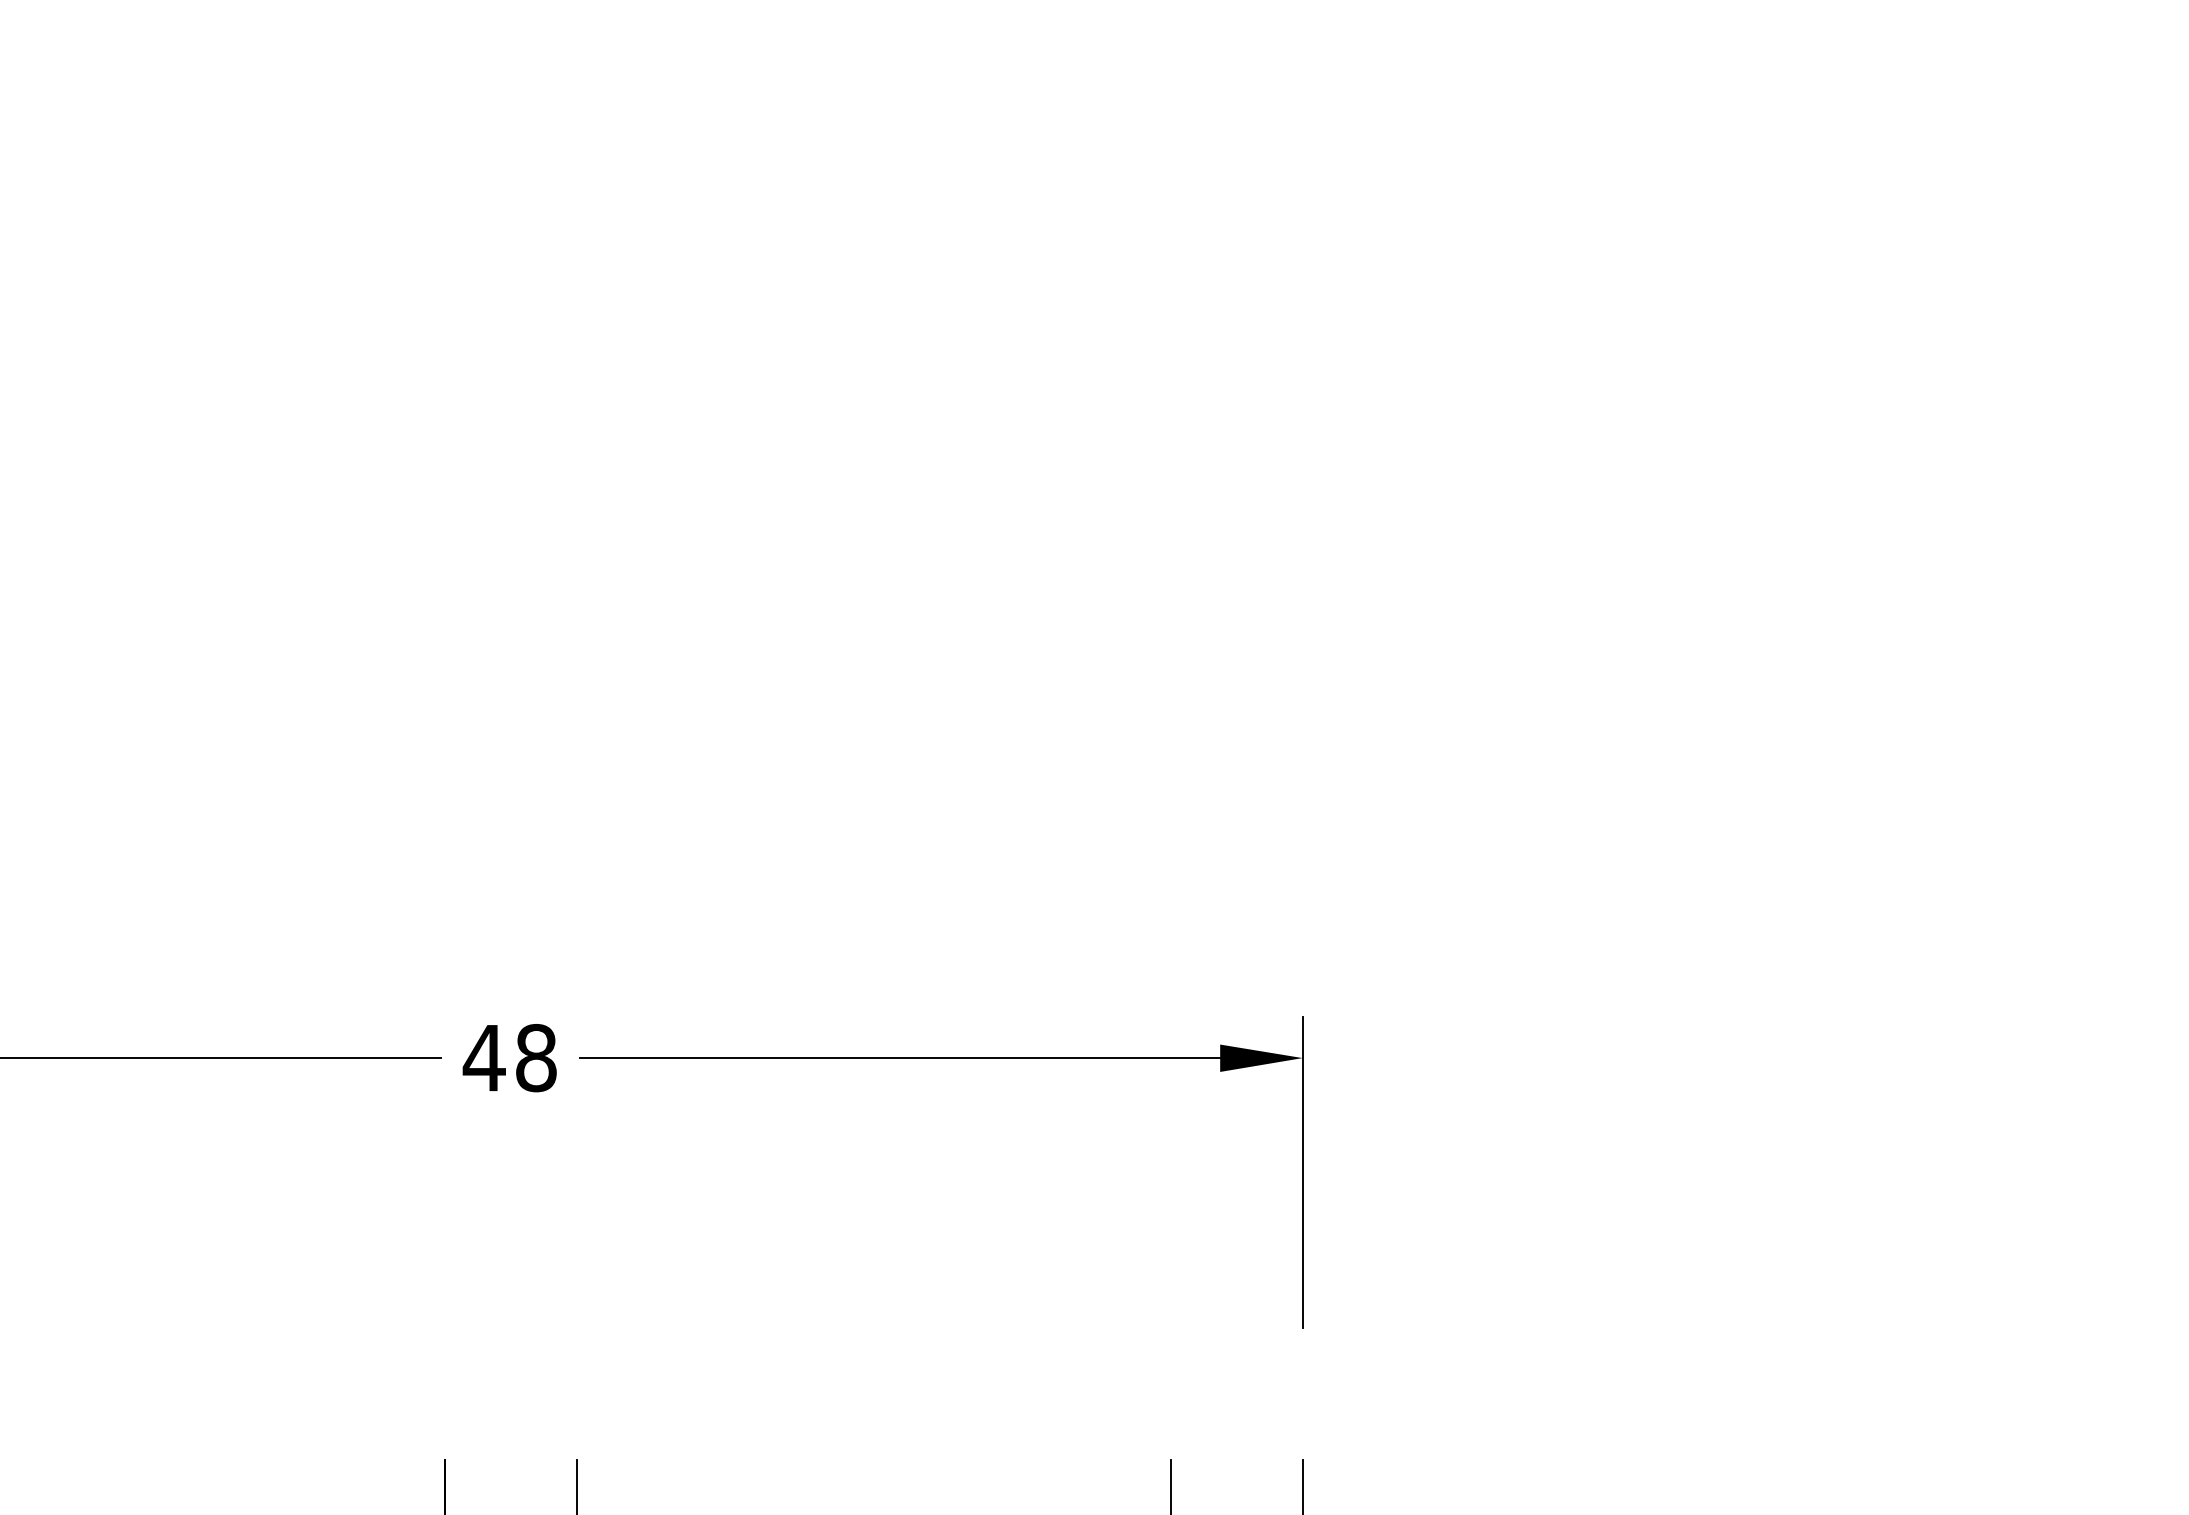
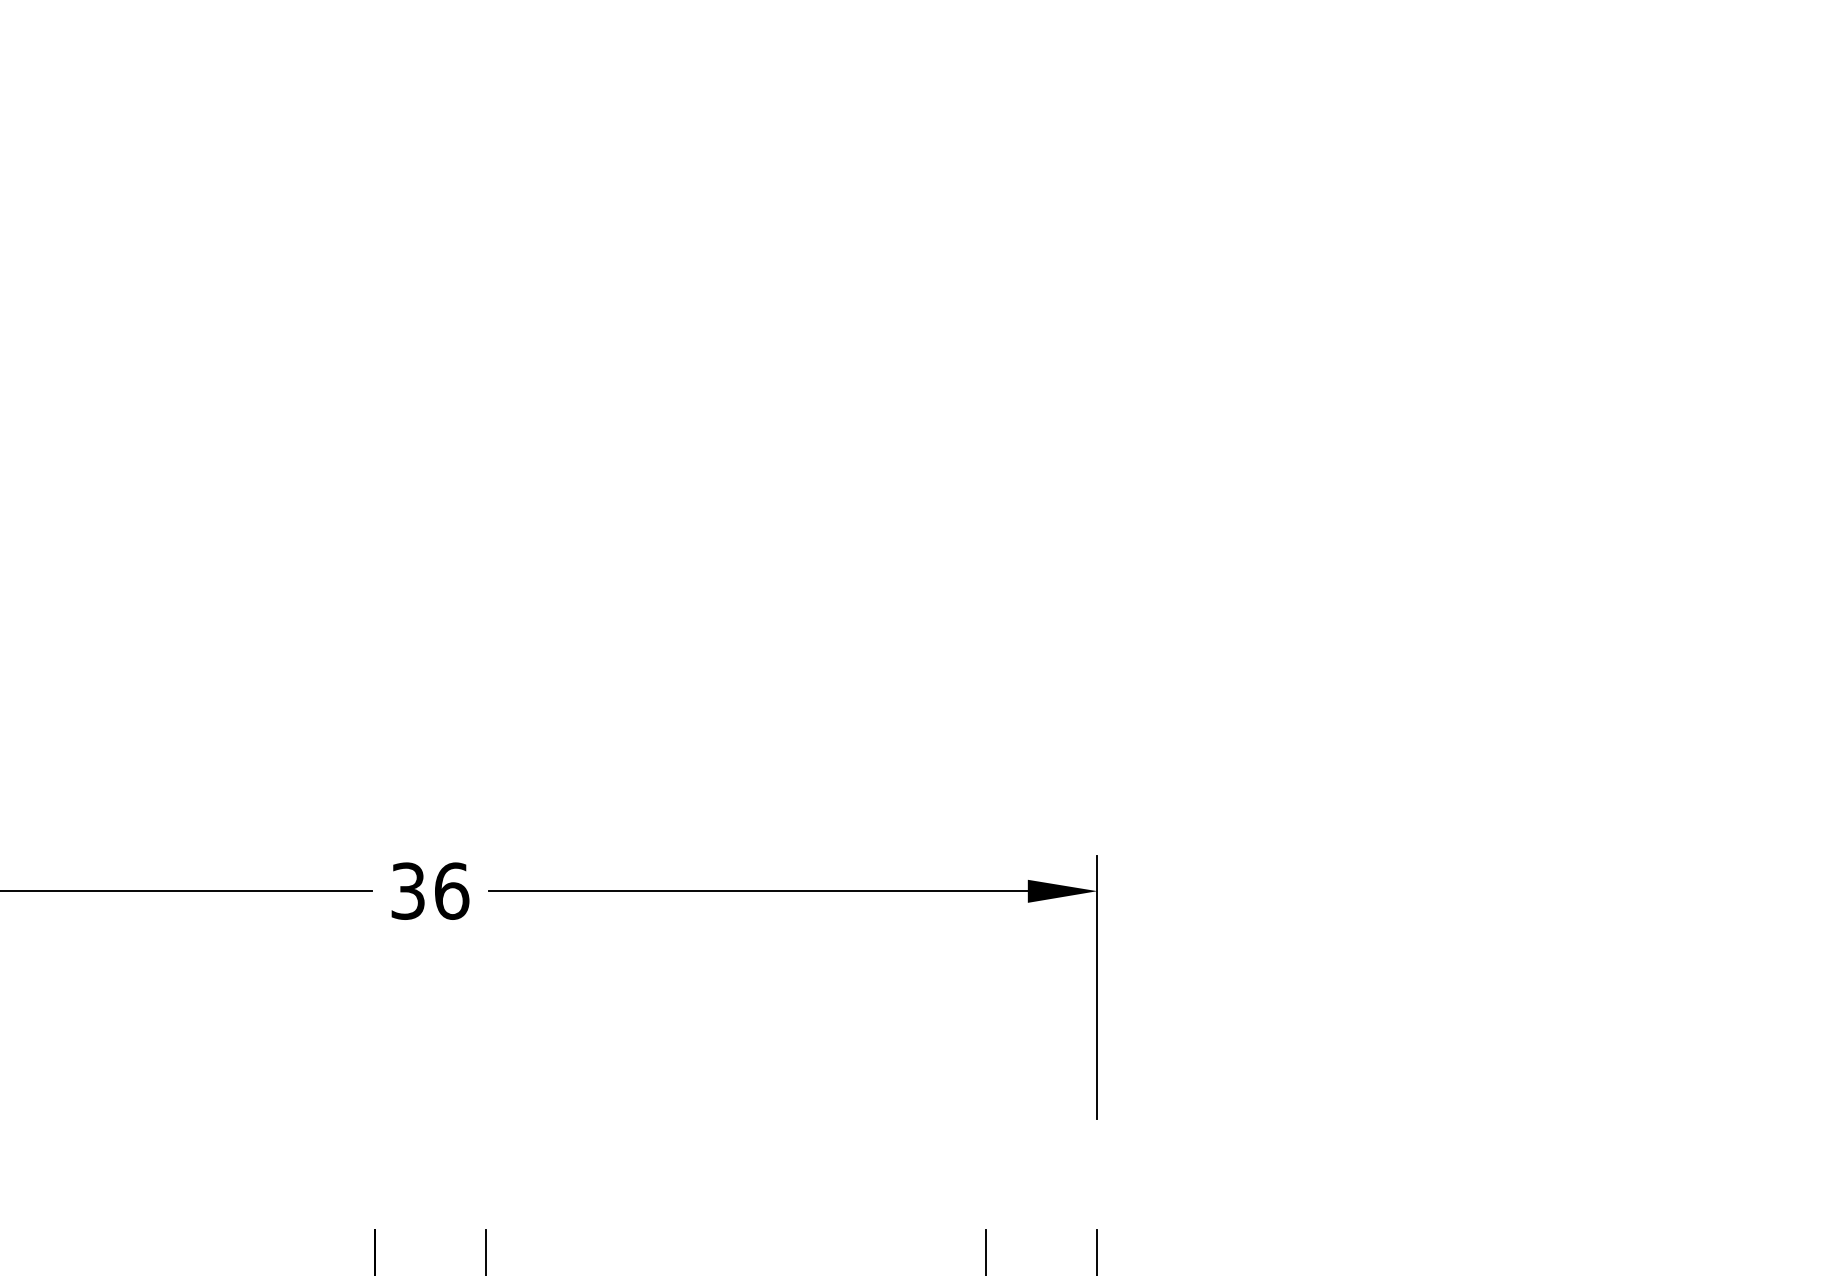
text: (509, 1058) -> (429, 891), 48 -> 36

